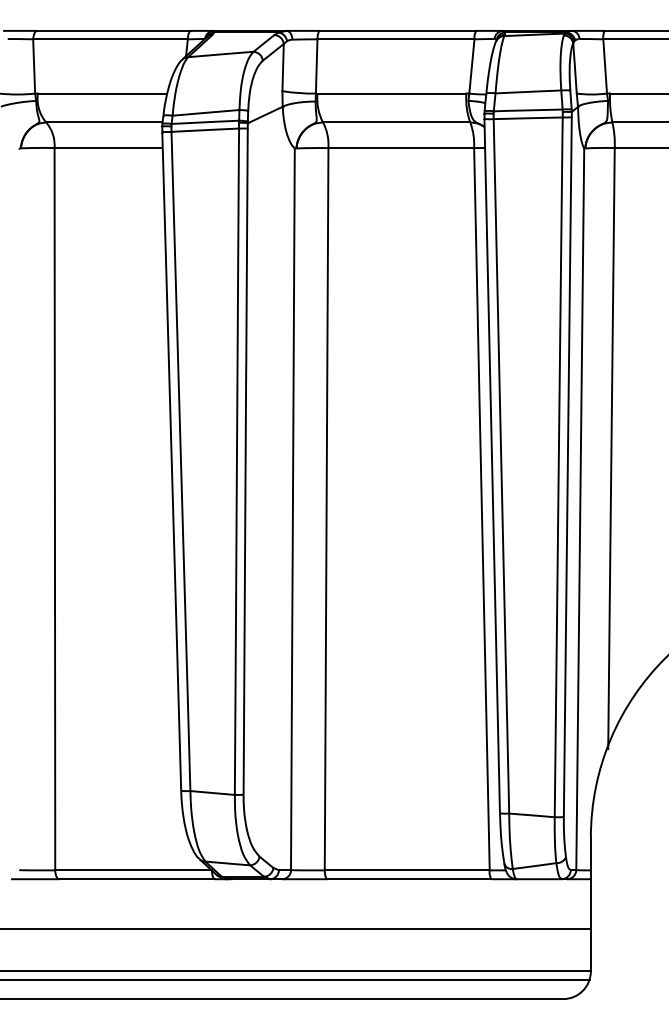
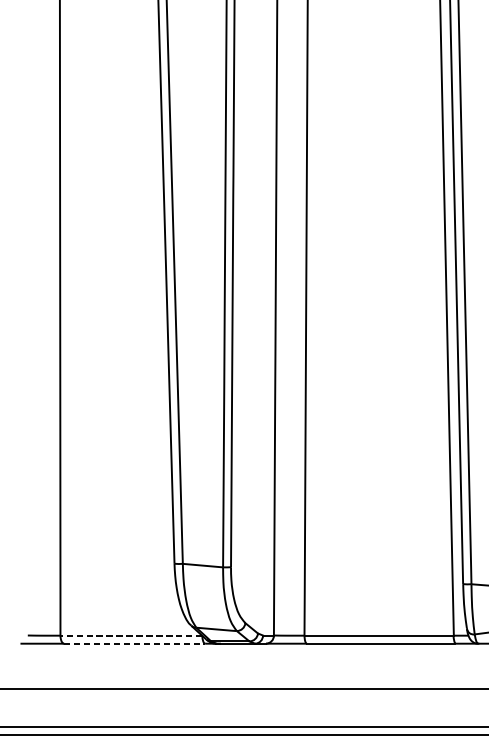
line: (133, 870) -> (131, 635), solid -> dashed
line: (137, 879) -> (134, 643), solid -> dashed

